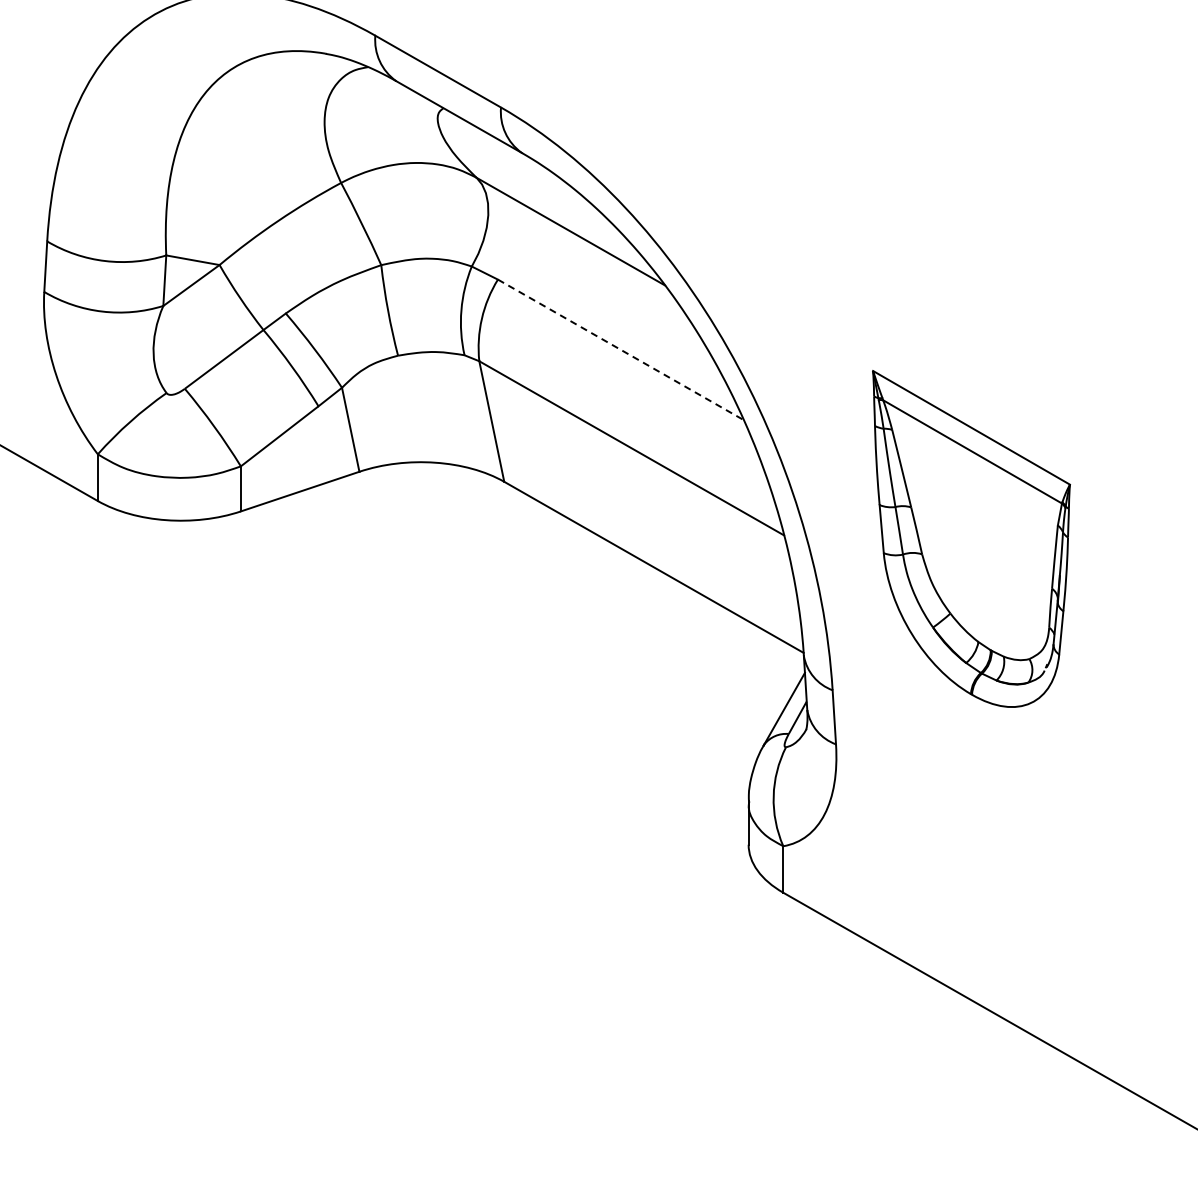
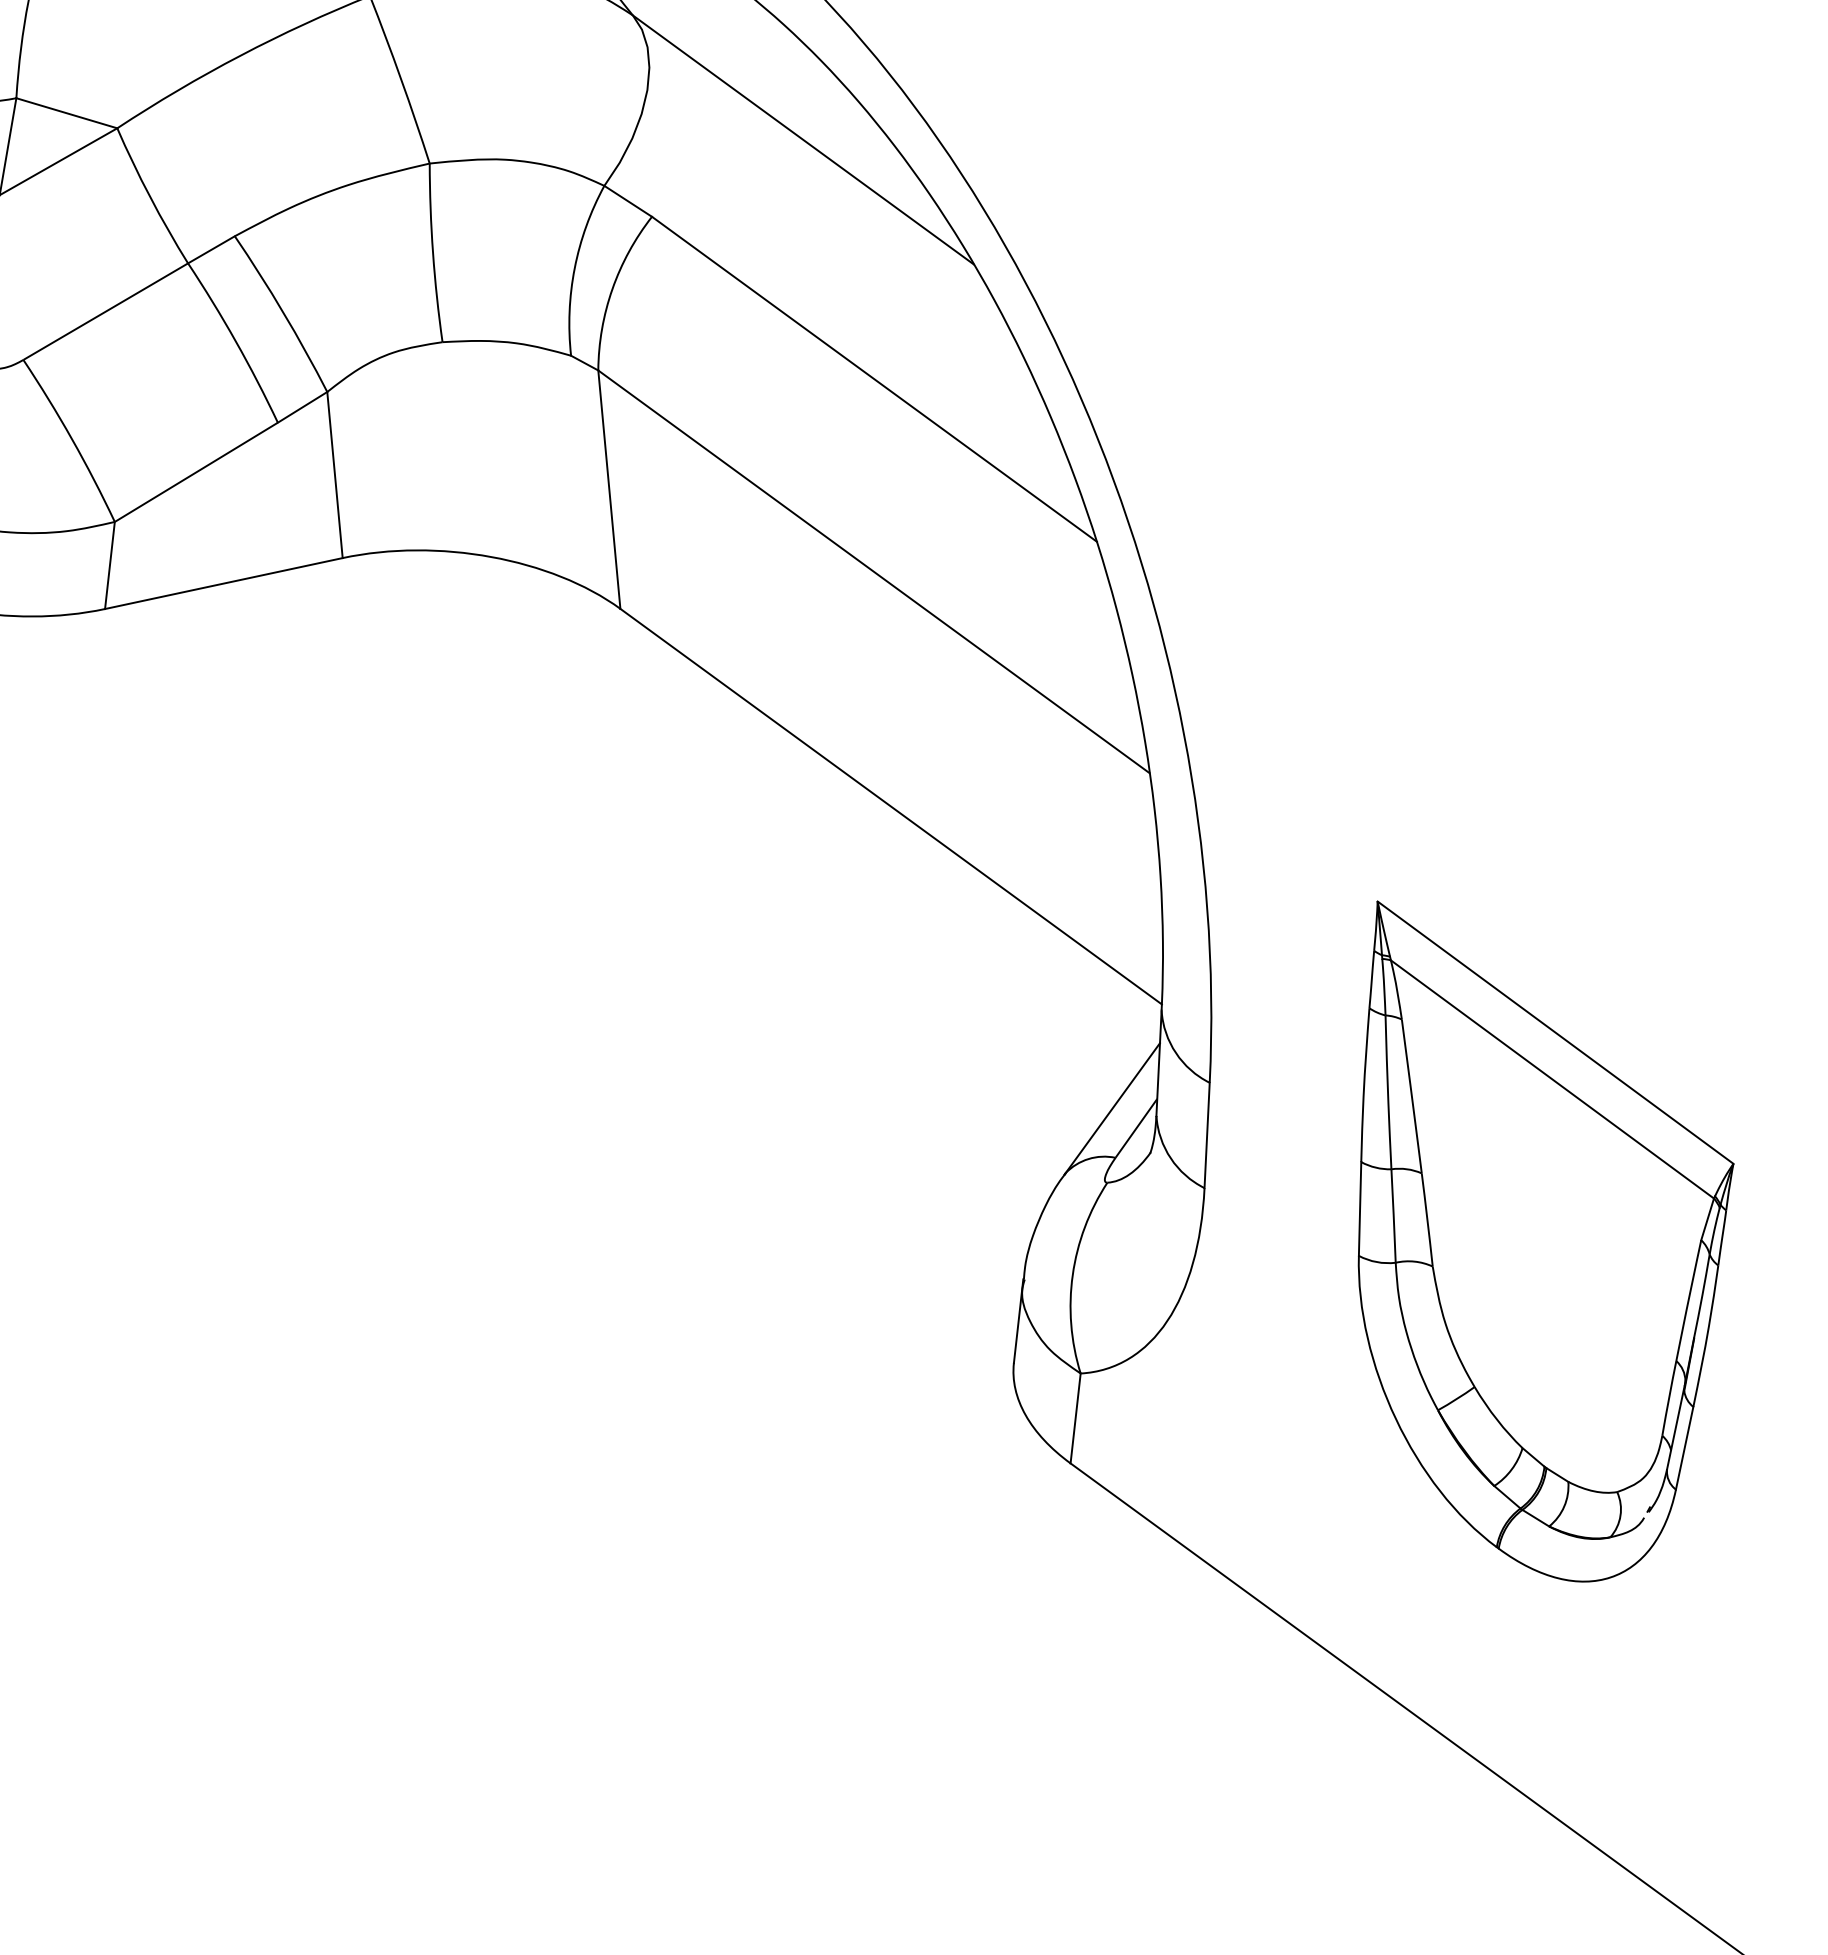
line: (620, 349) -> (873, 378), dashed -> solid
part: (971, 538) -> (1531, 1246), moved

